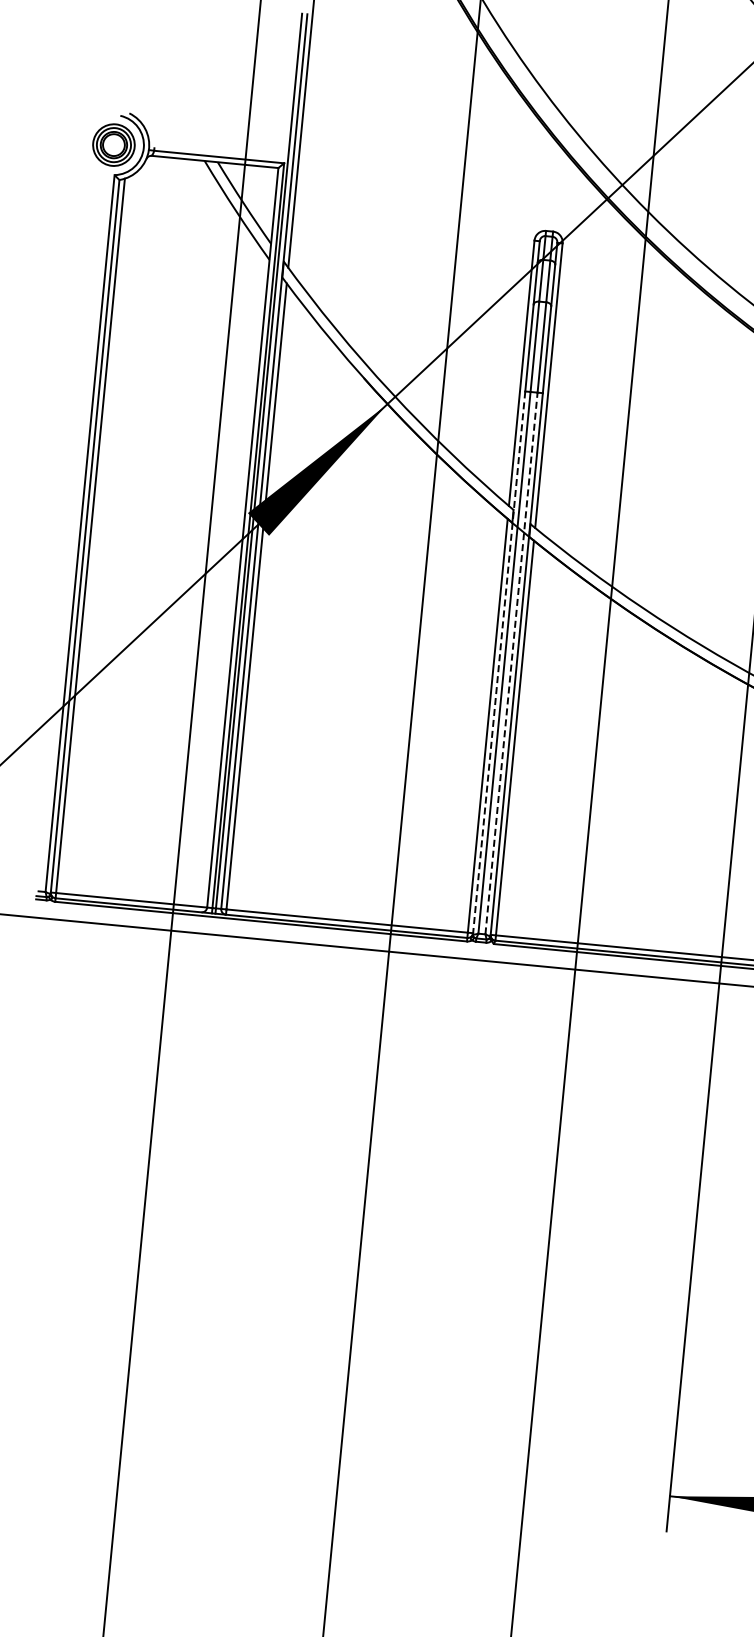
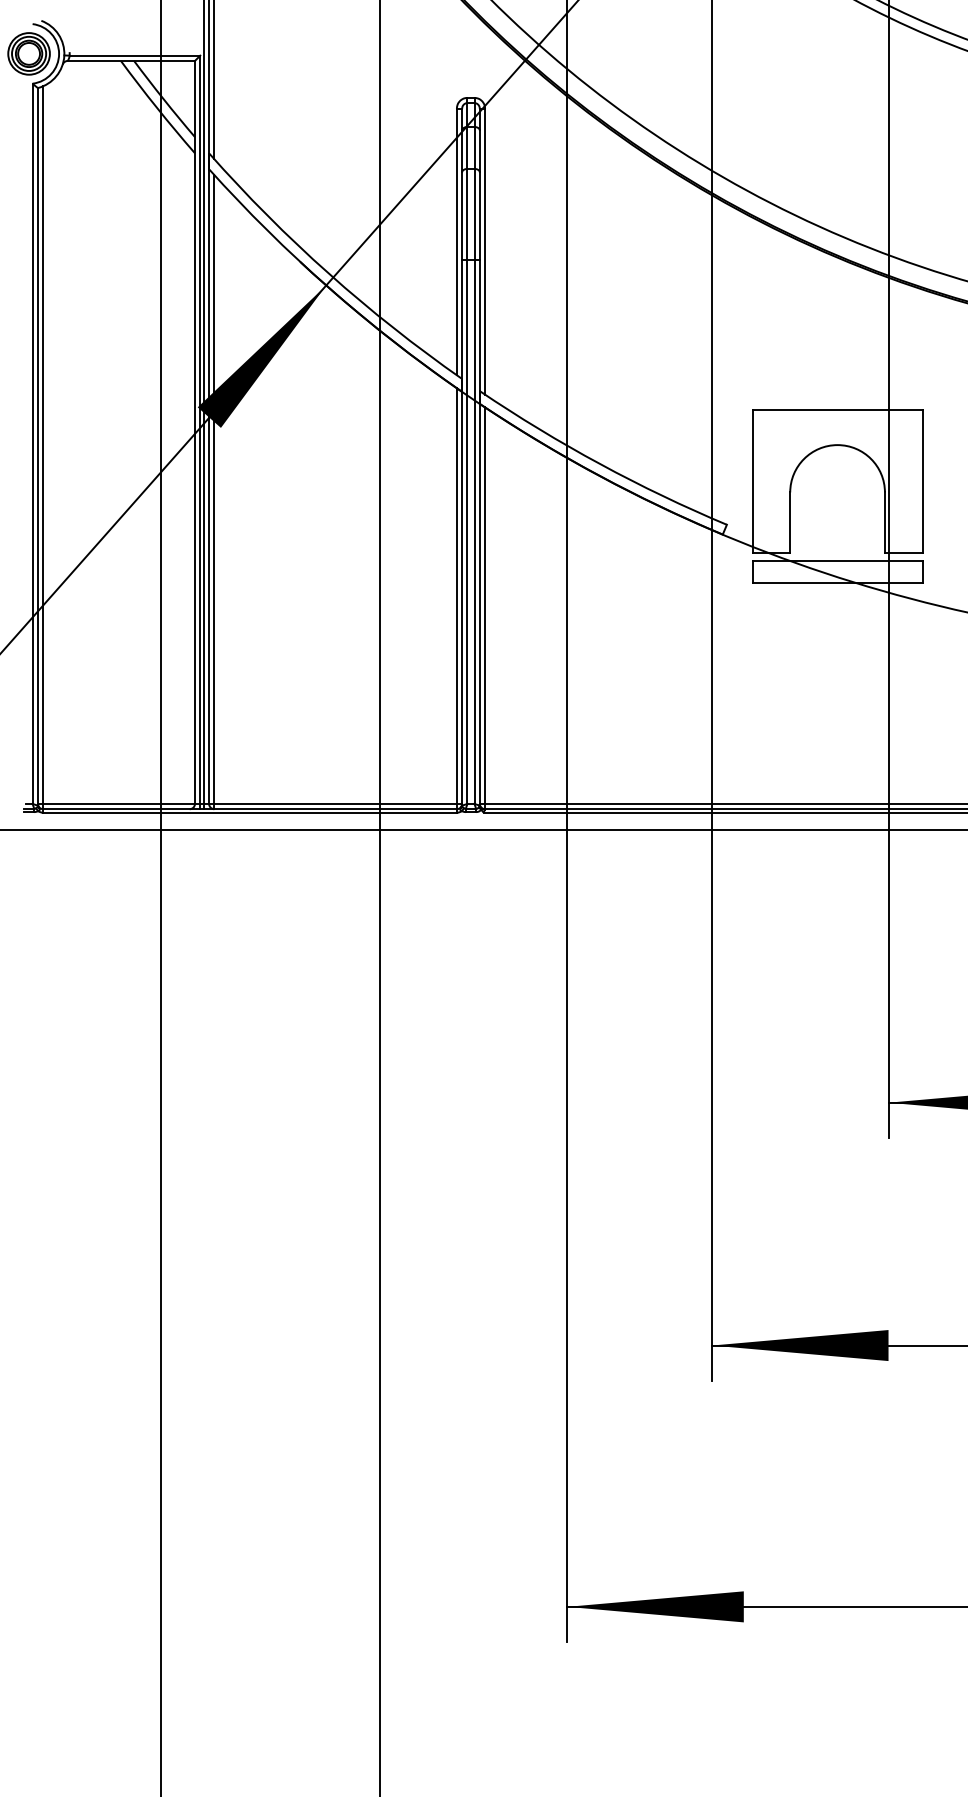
line: (499, 663) -> (462, 532), dashed -> solid
line: (511, 663) -> (474, 531), dashed -> solid

